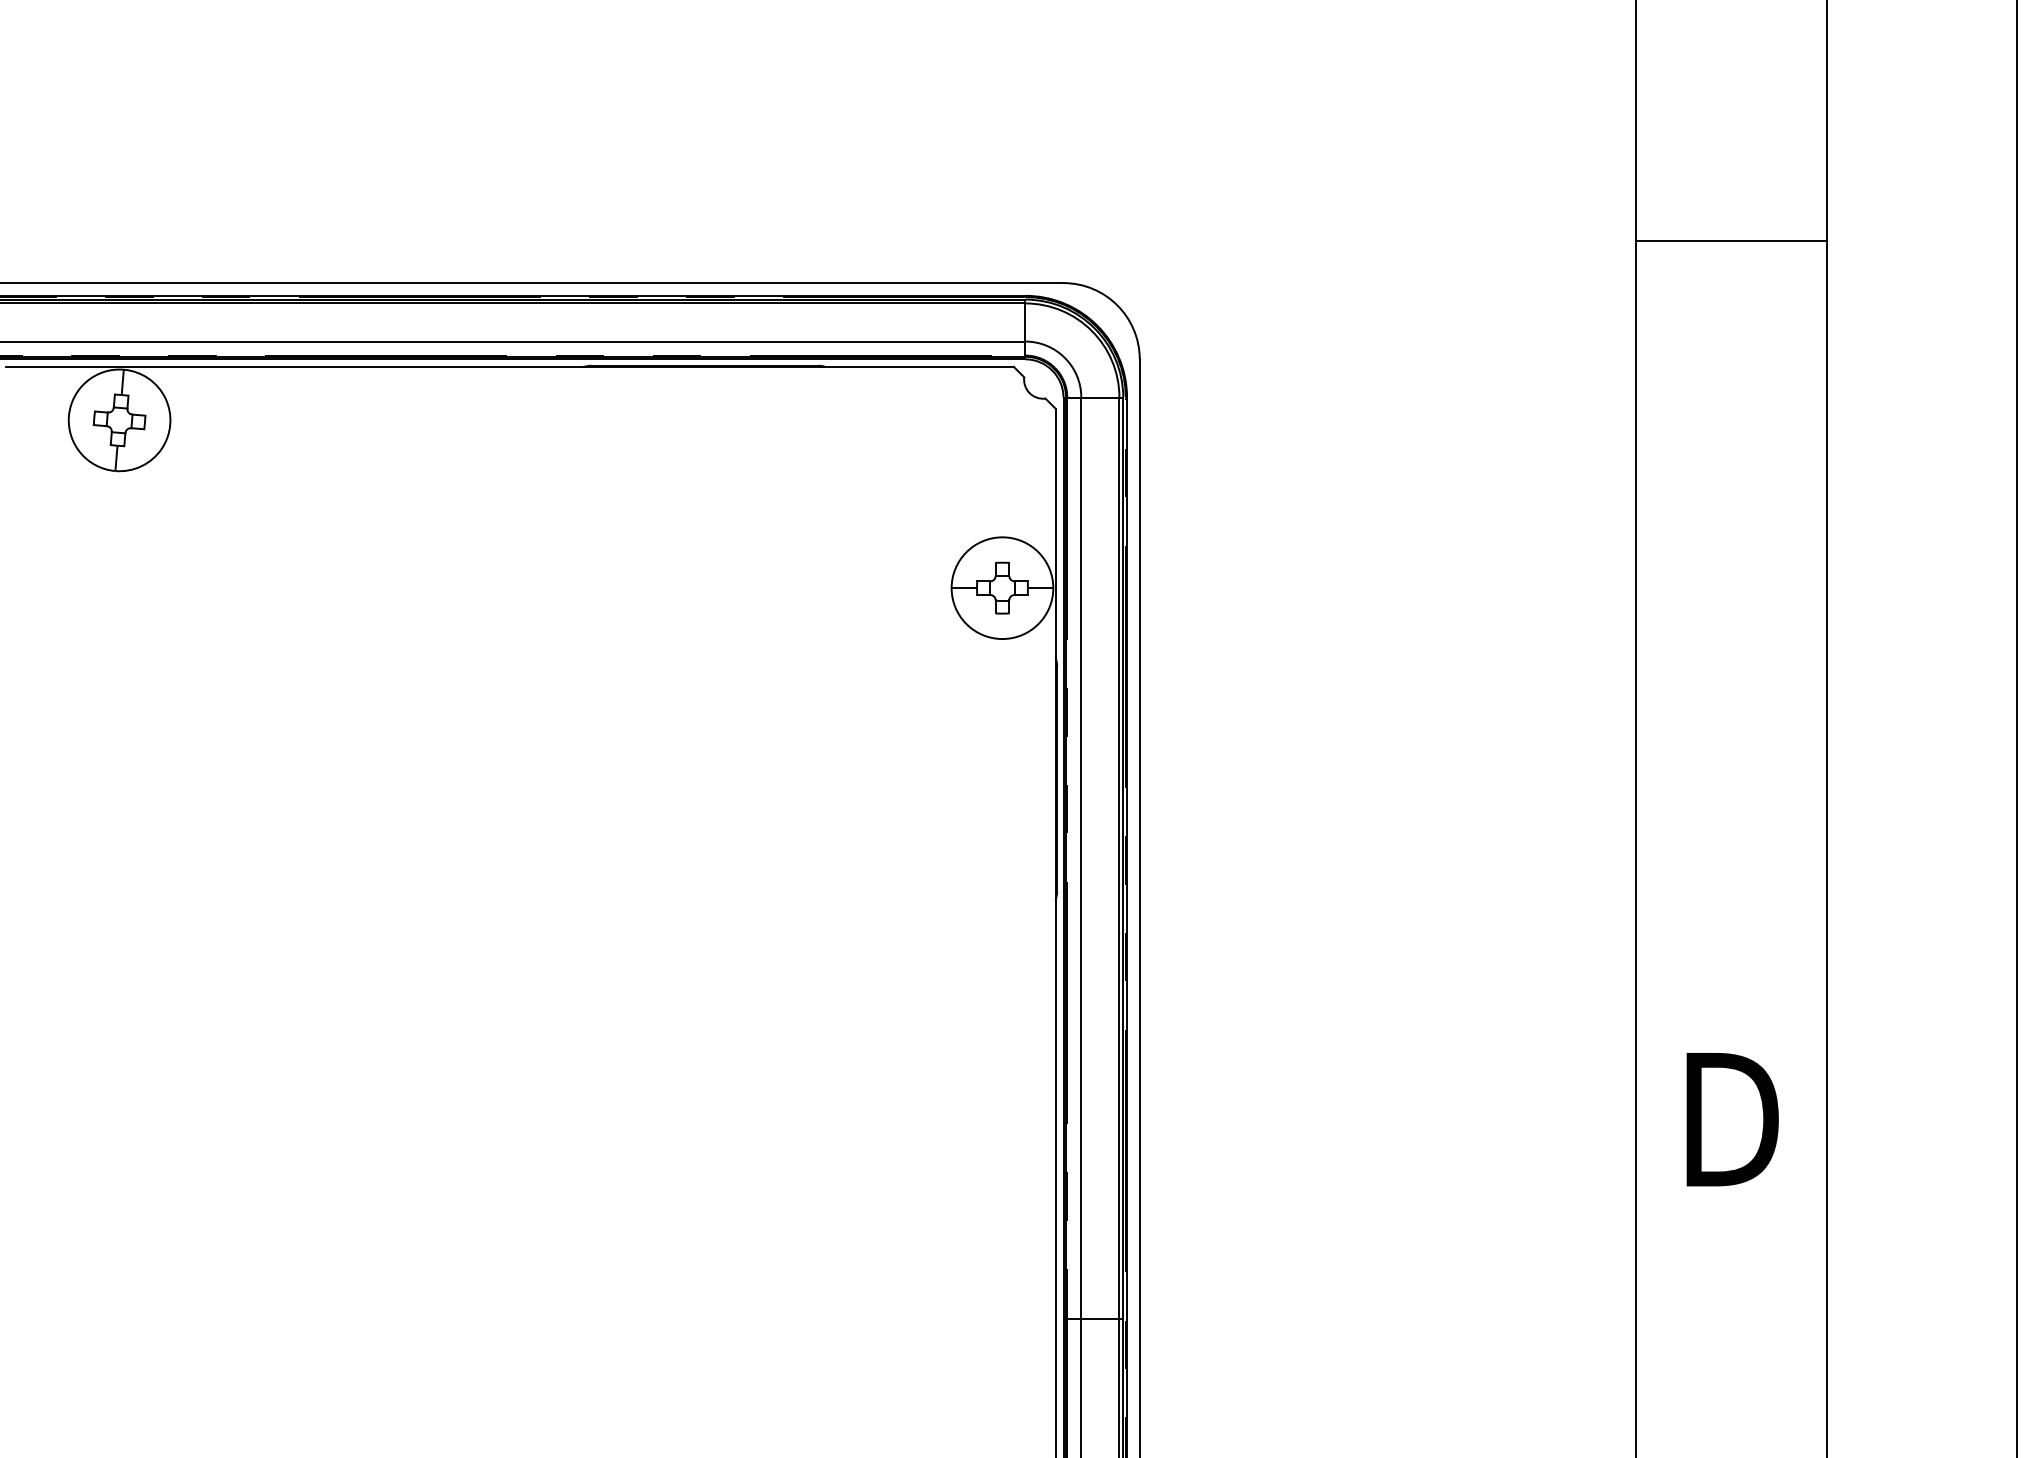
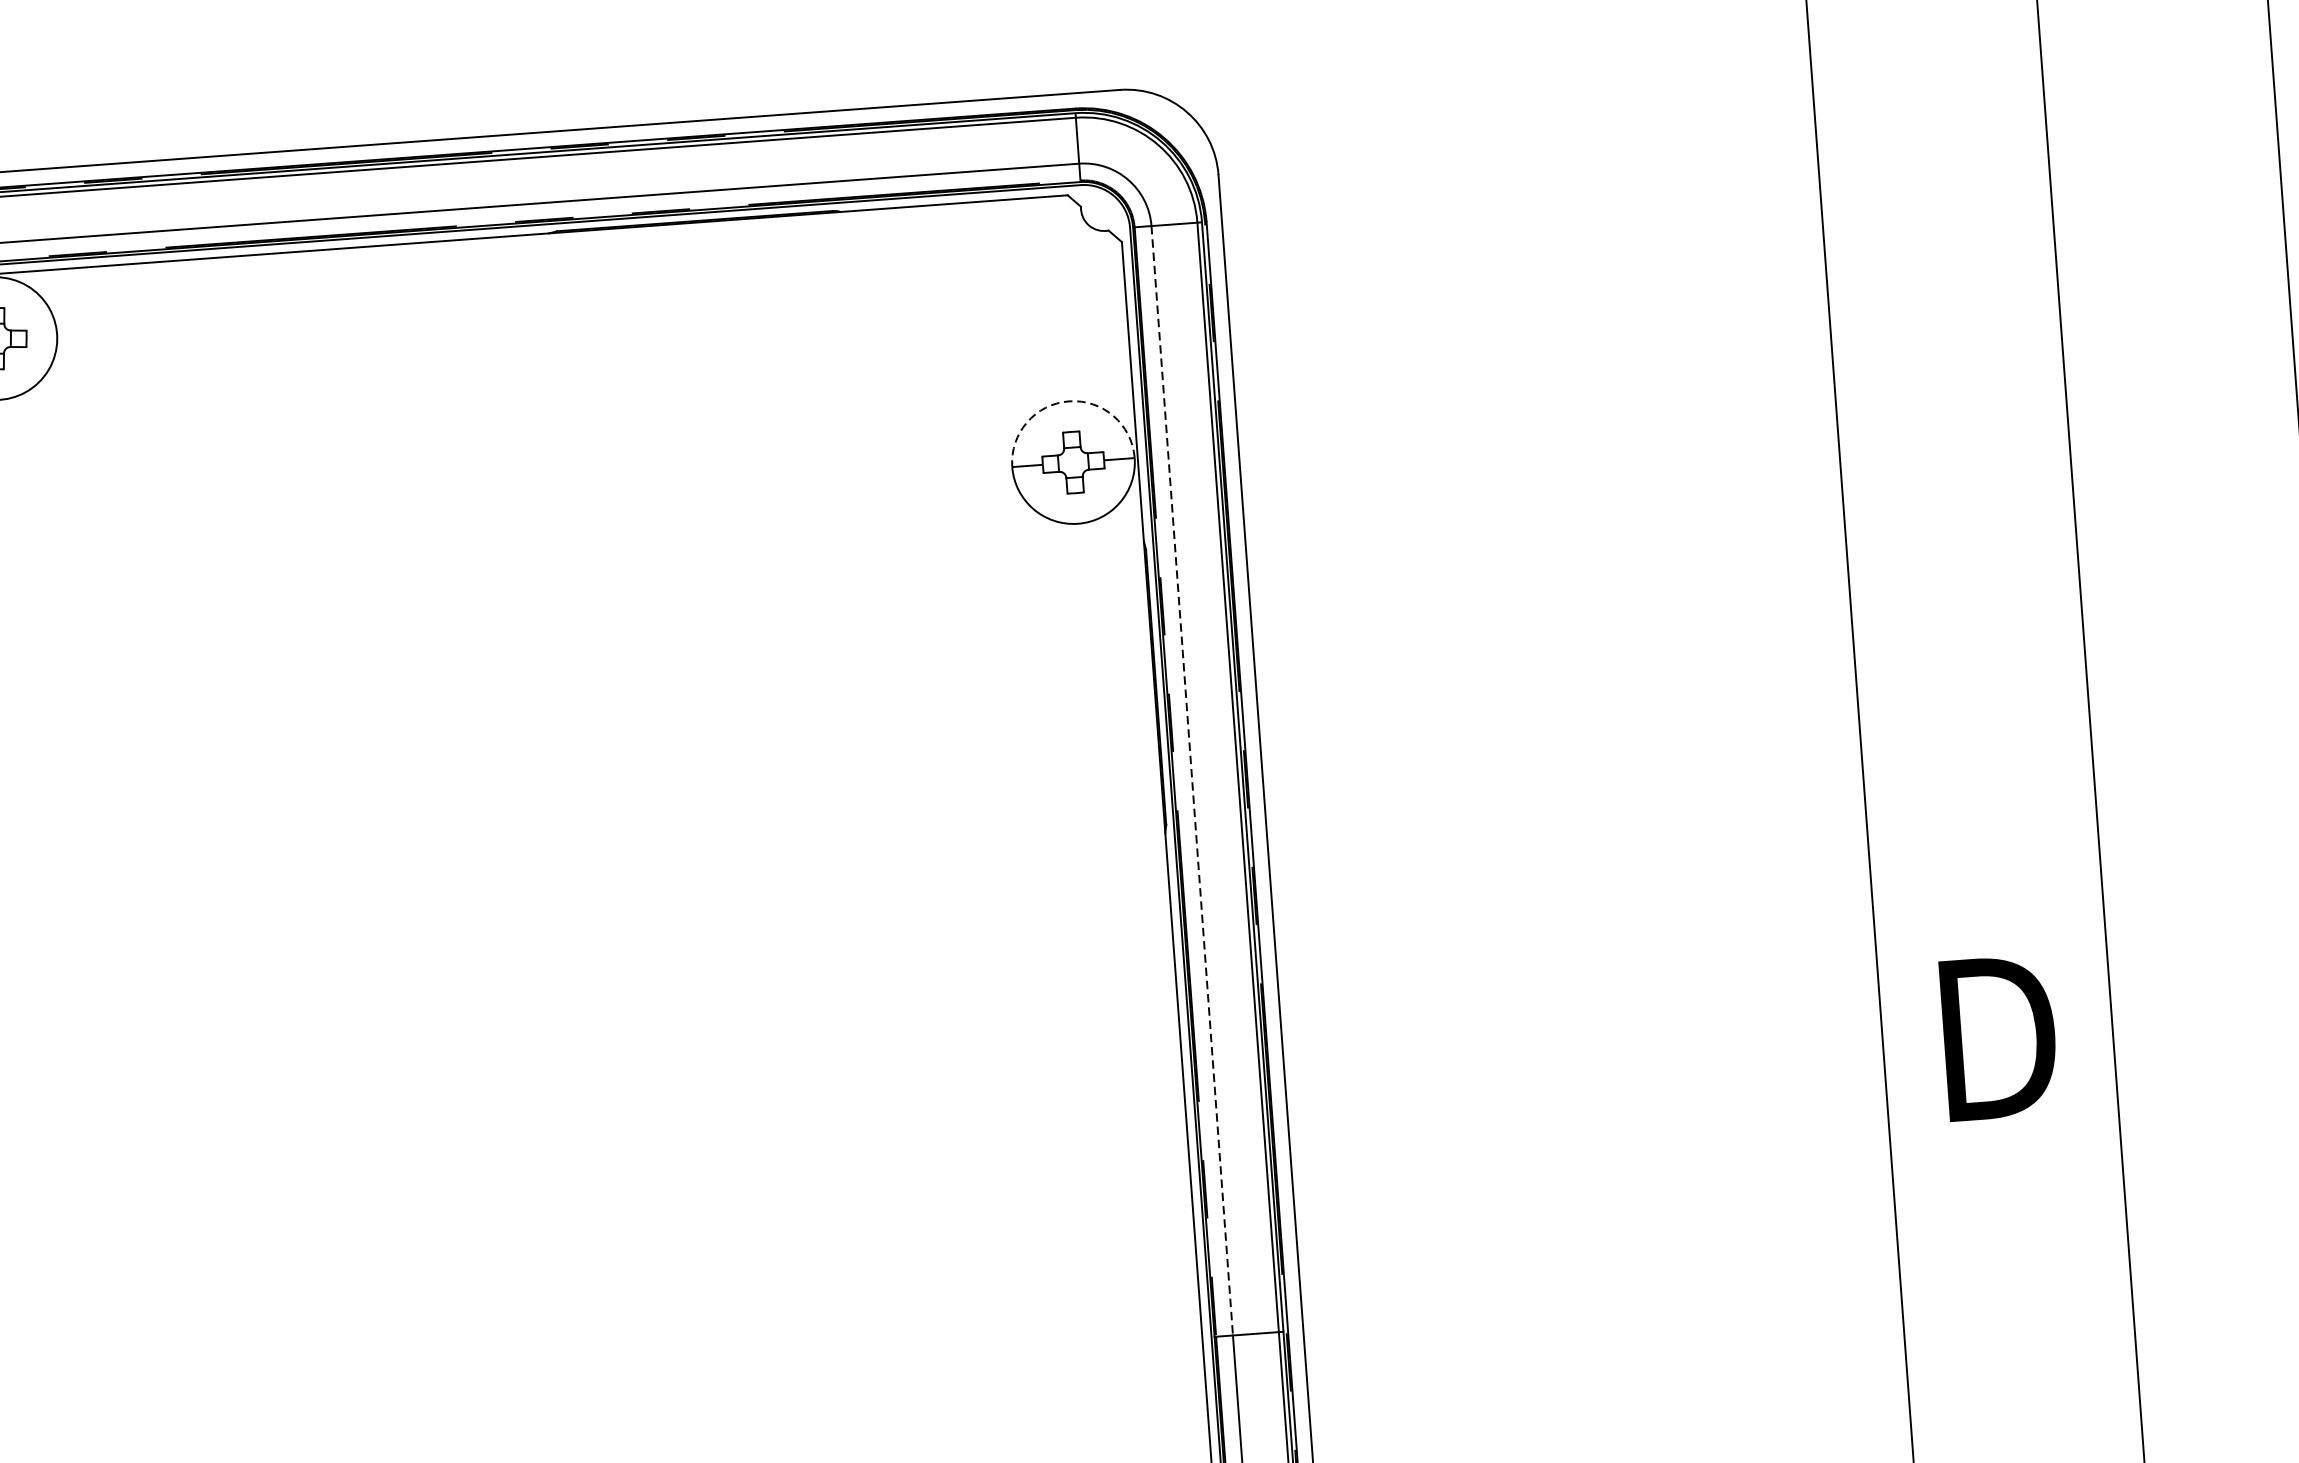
arc: (1002, 537) -> (1069, 401), solid -> dashed
line: (1081, 858) -> (1192, 780), solid -> dashed

